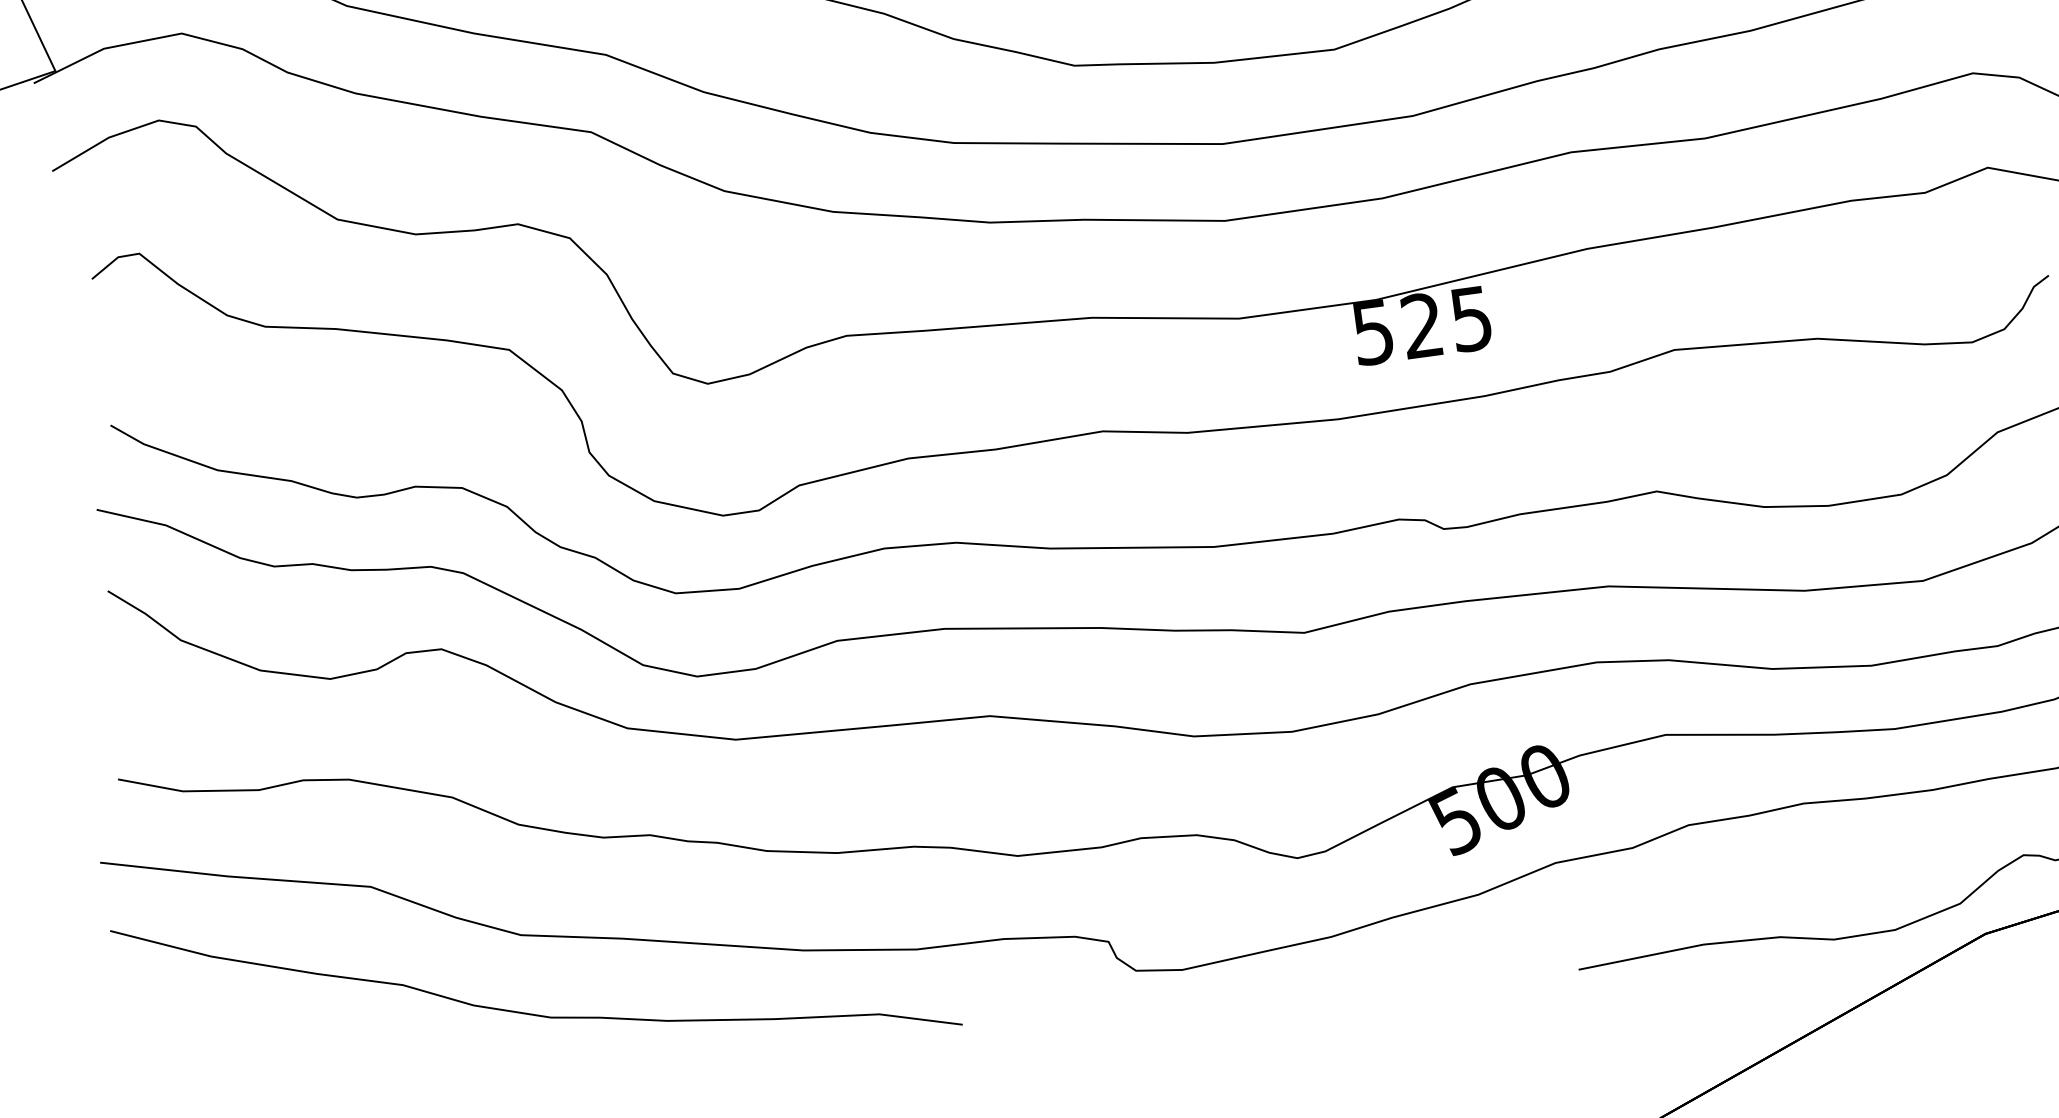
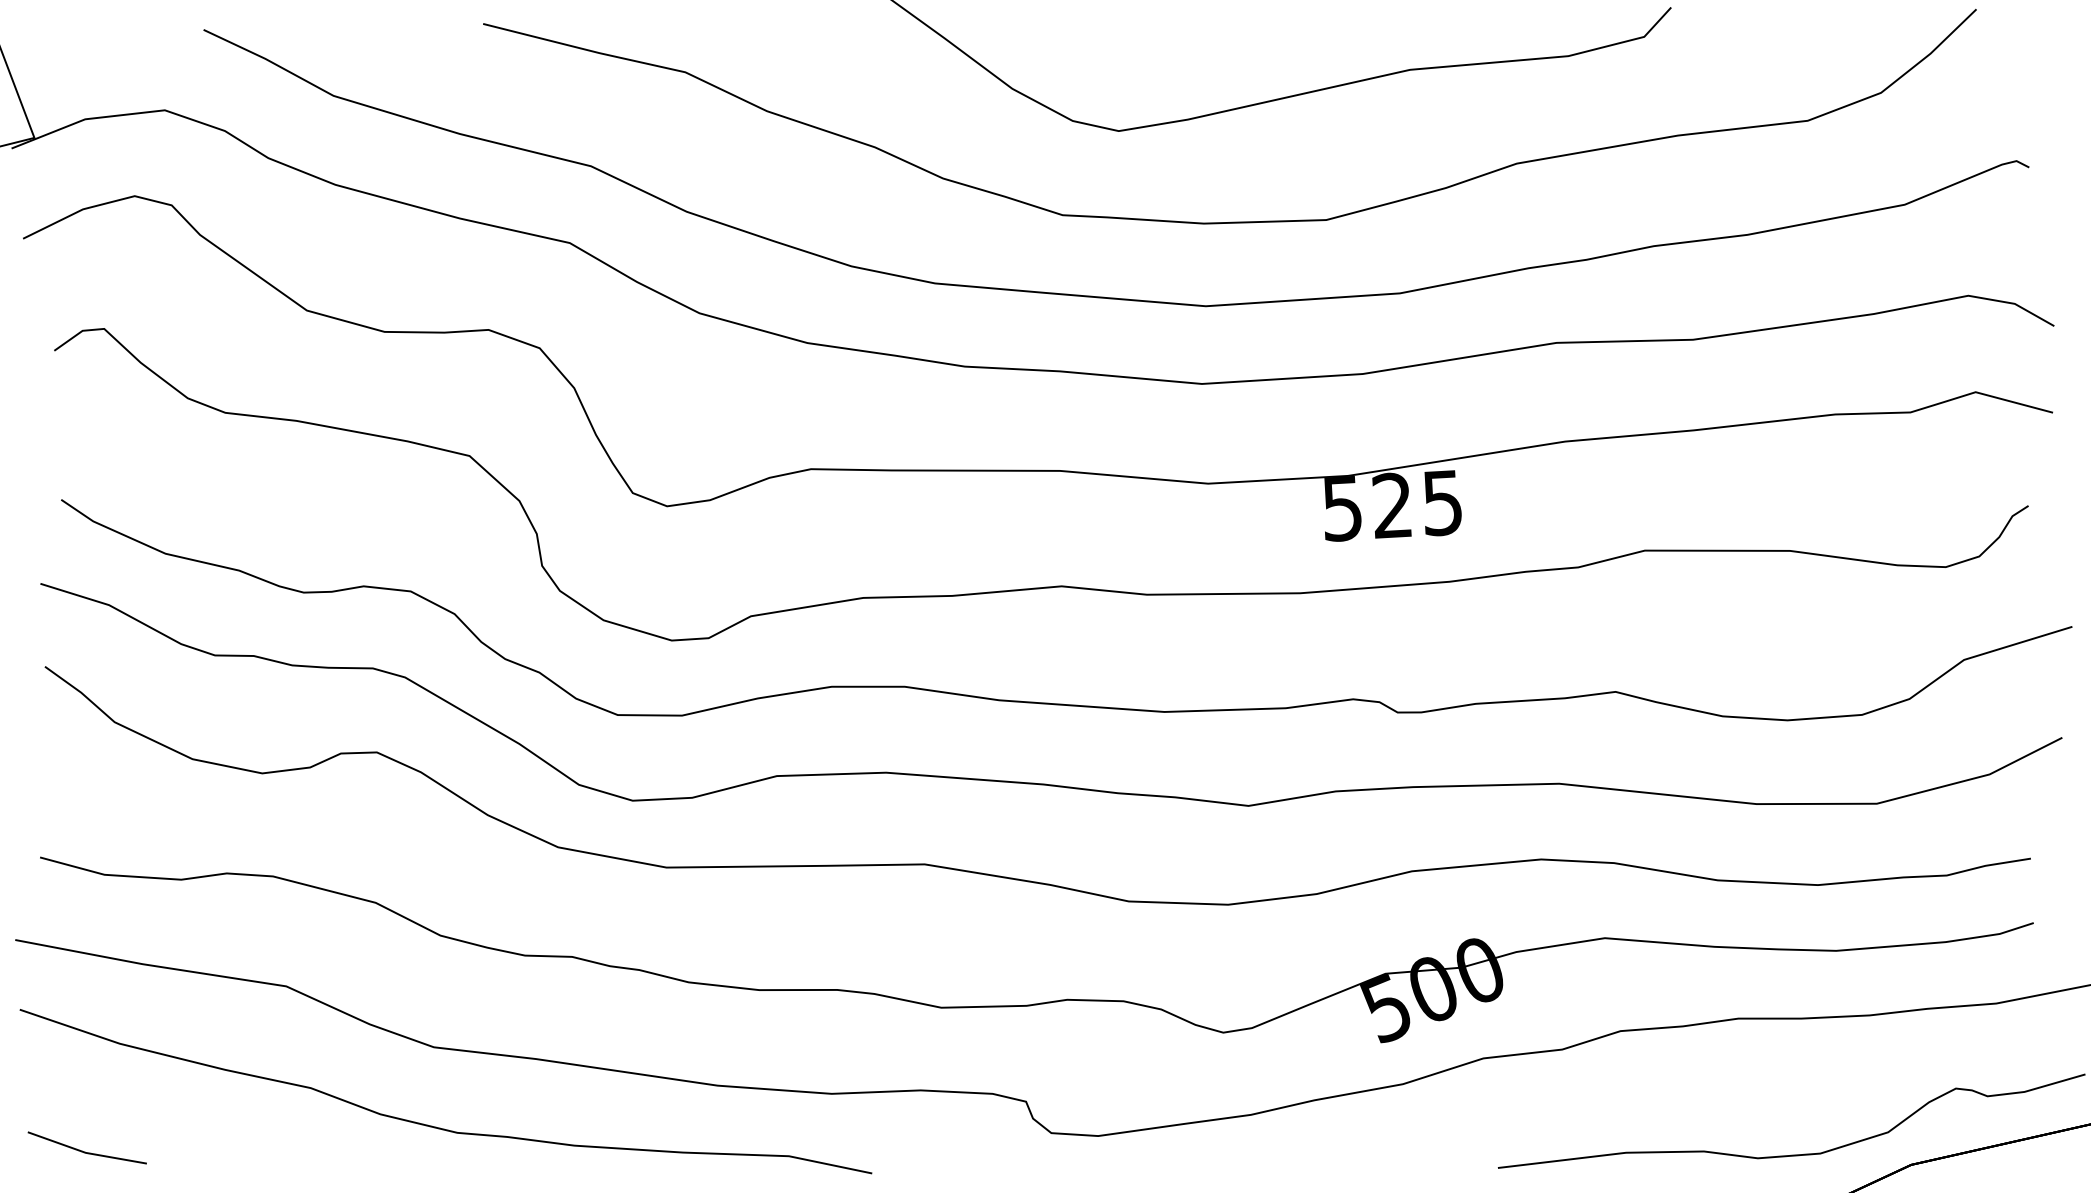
line: (186, 1065) -> (85, 1151), added

